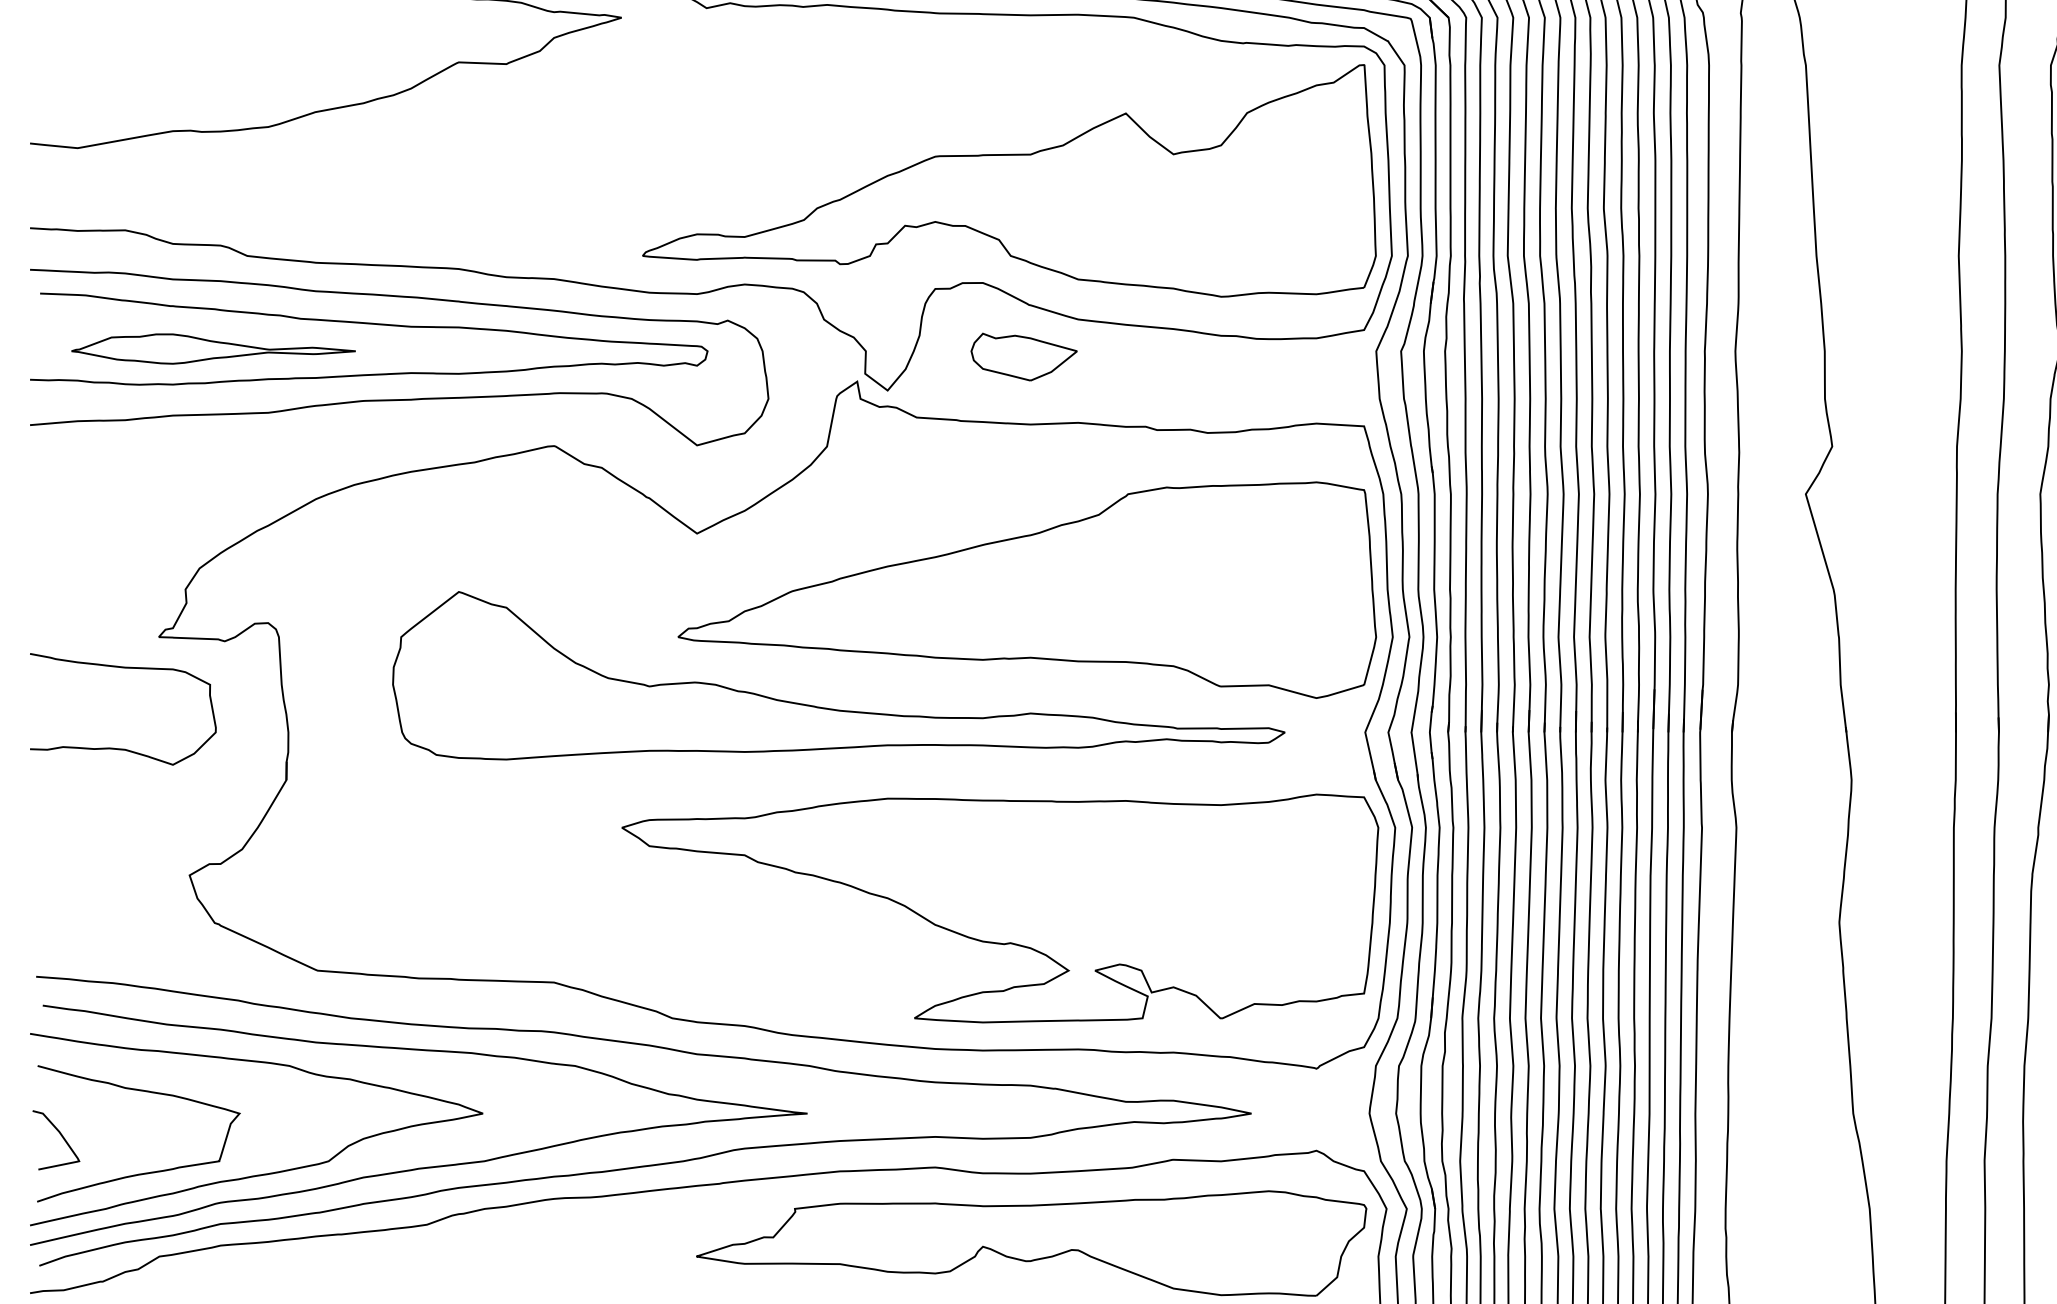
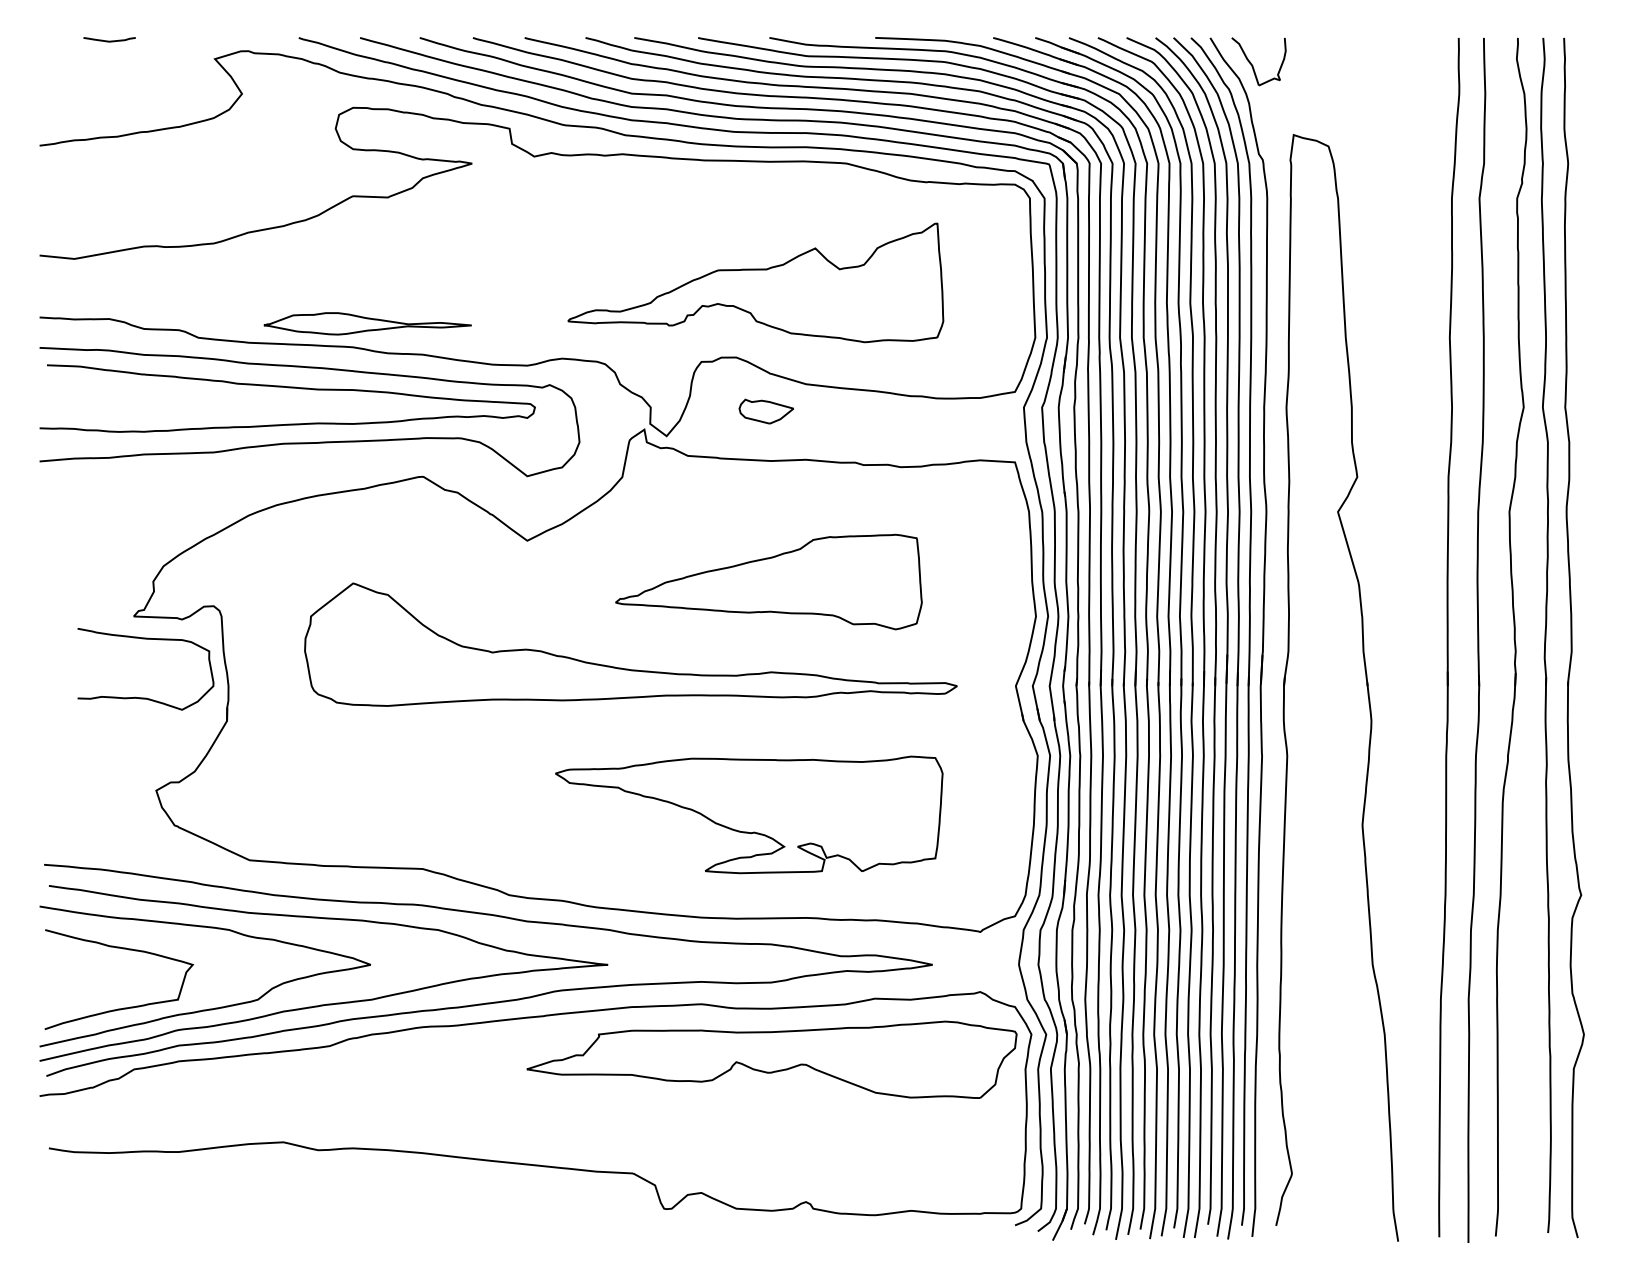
part: (1009, 180) -> (755, 282), size x0.7
part: (213, 348) -> (367, 323), moved
part: (1024, 356) -> (766, 411), size x0.7
part: (1026, 589) -> (768, 581), size x0.6
curve: (122, 747) -> (145, 697), moved
part: (1000, 907) -> (749, 814), size x0.7
curve: (61, 1137) -> (62, 982), removed

